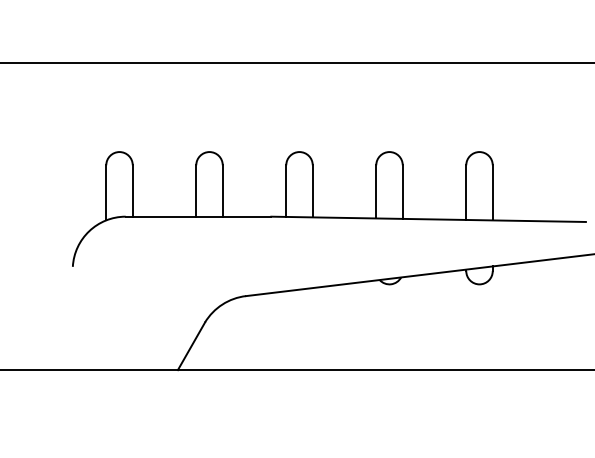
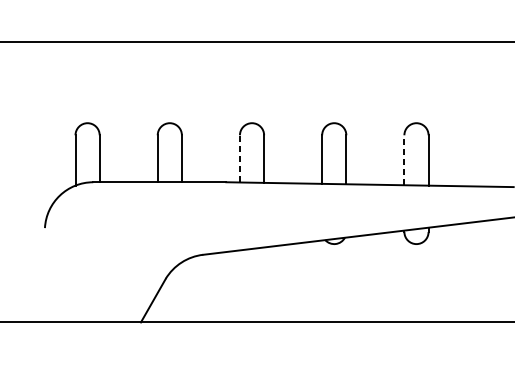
line: (286, 191) -> (240, 159), solid -> dashed
line: (466, 192) -> (404, 160), solid -> dashed

